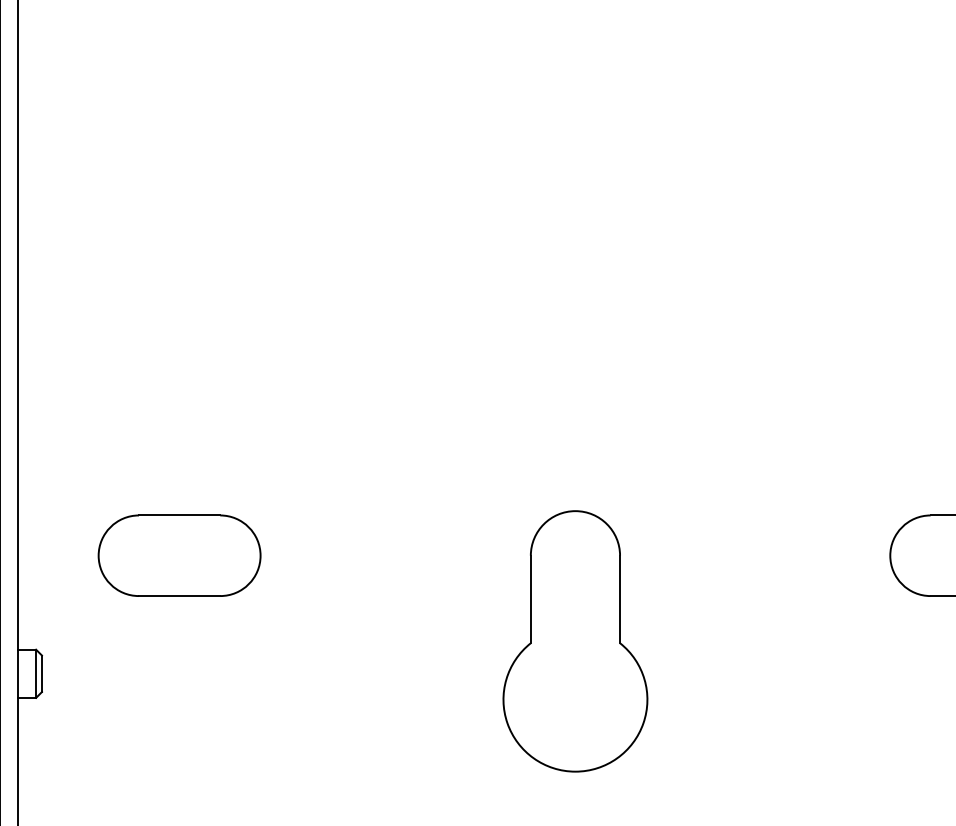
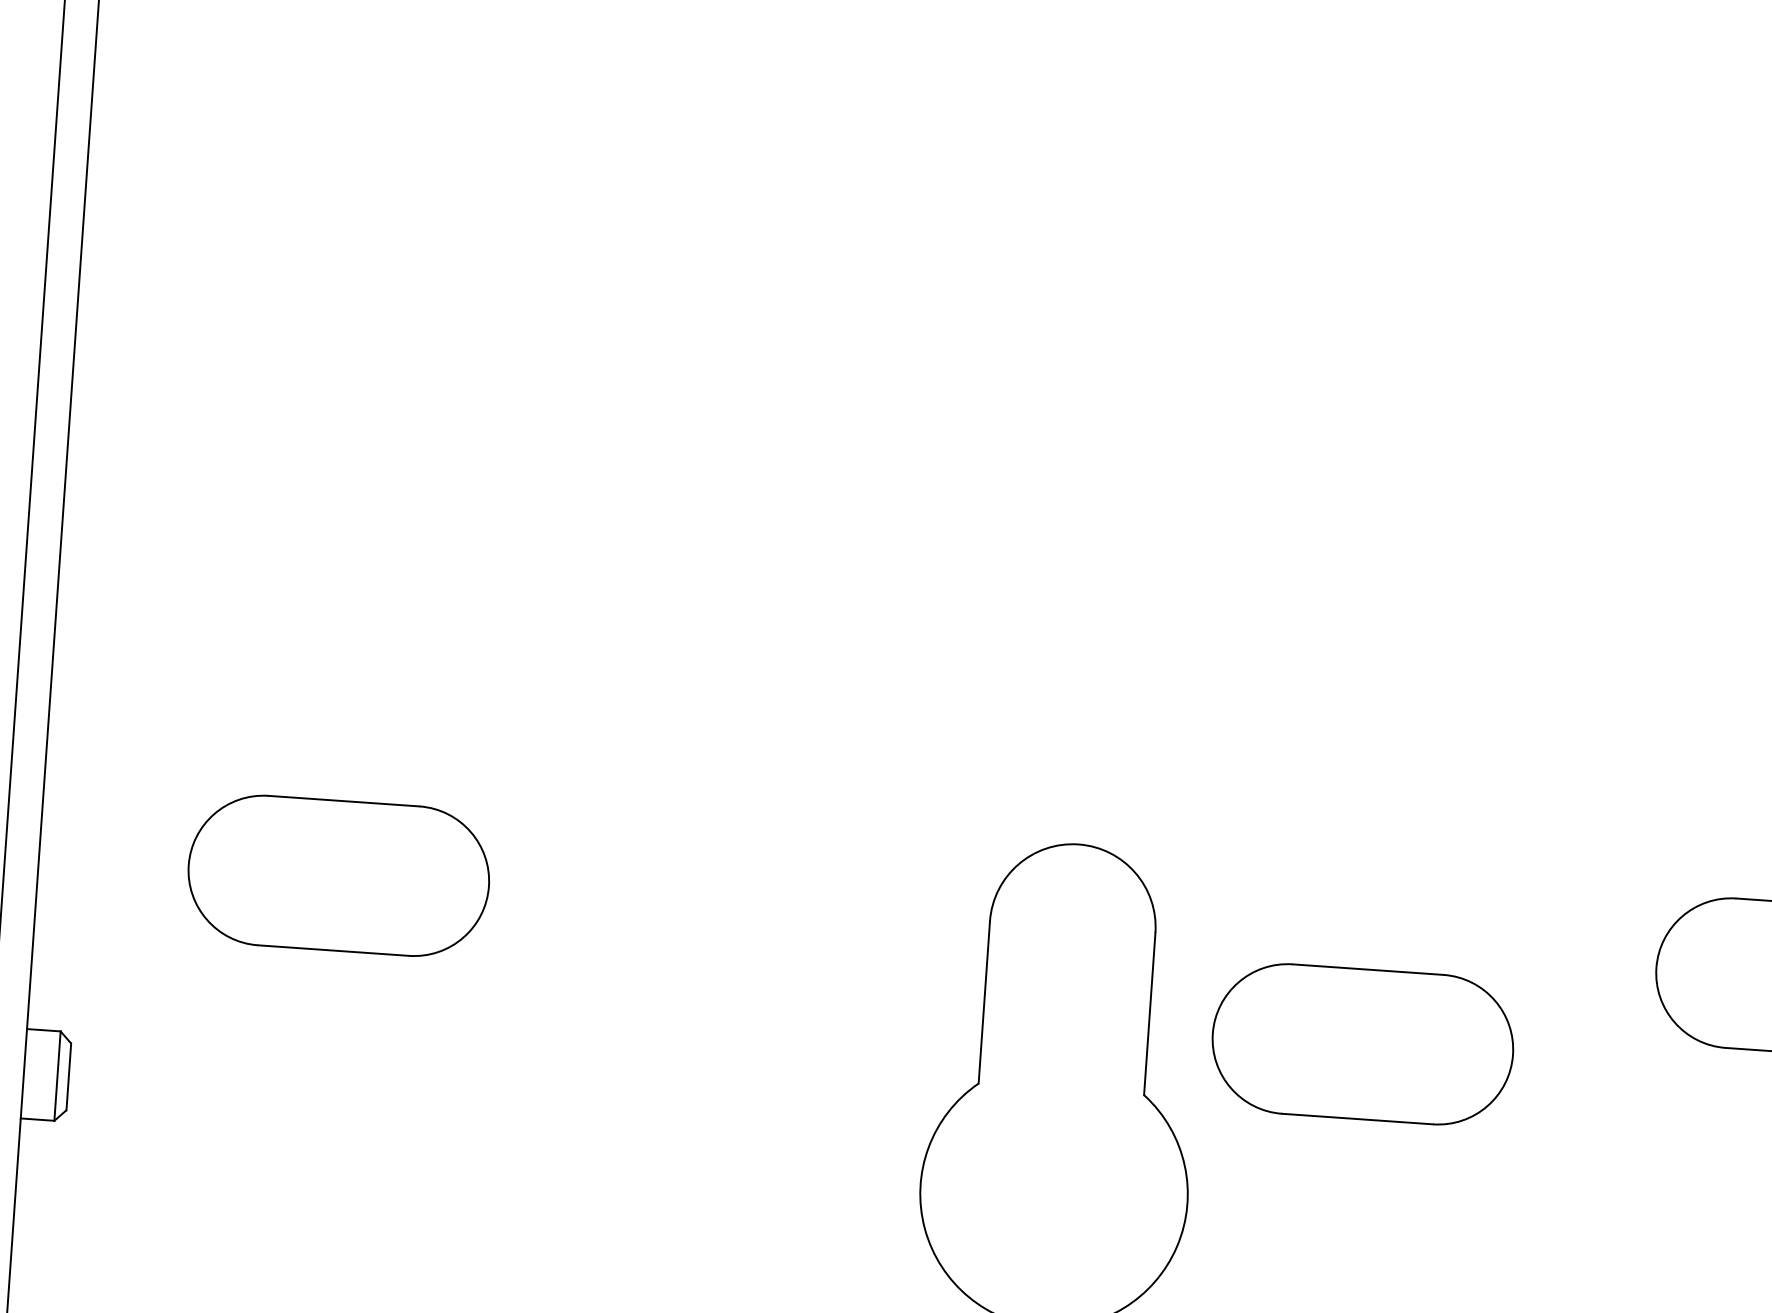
part: (735, 607) -> (1362, 1043), added

